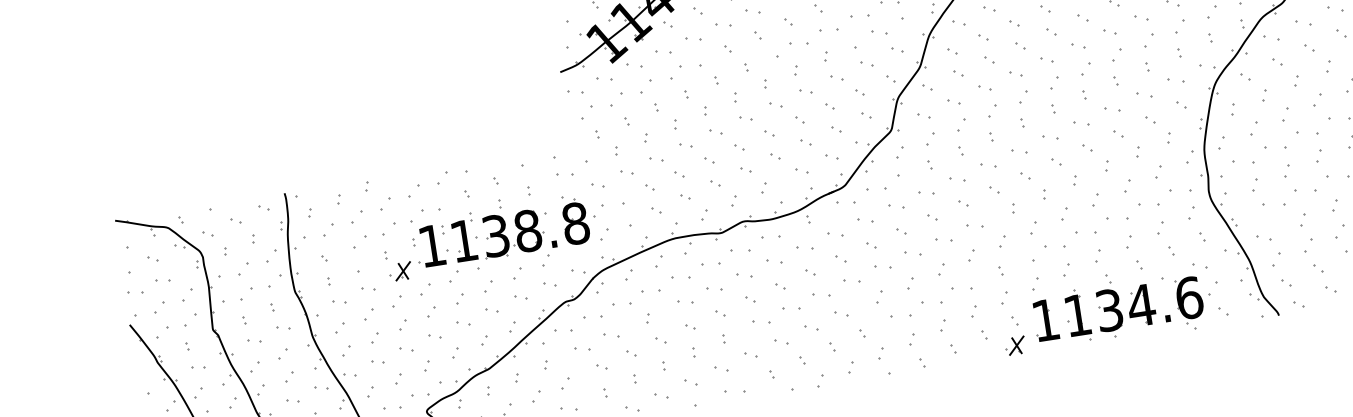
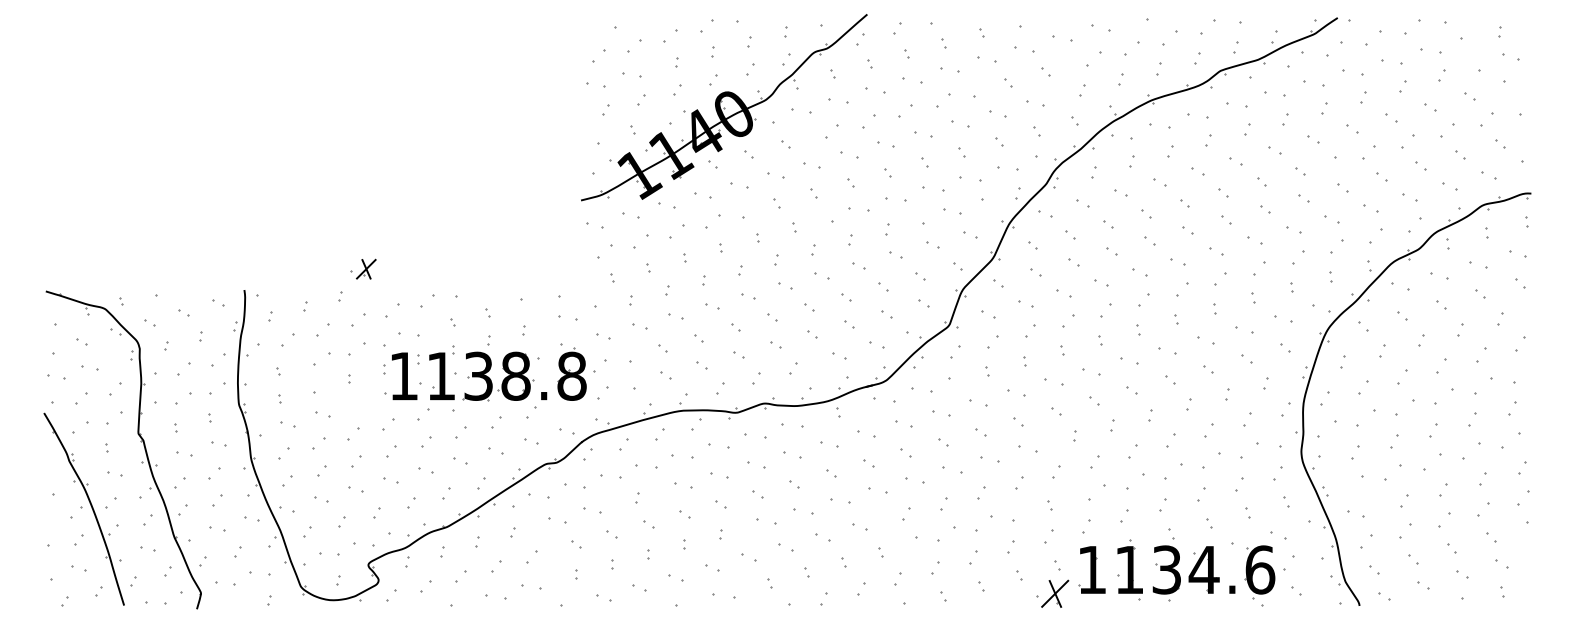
part: (400, 271) -> (363, 268), moved
part: (1014, 345) -> (1052, 593), size x1.4

